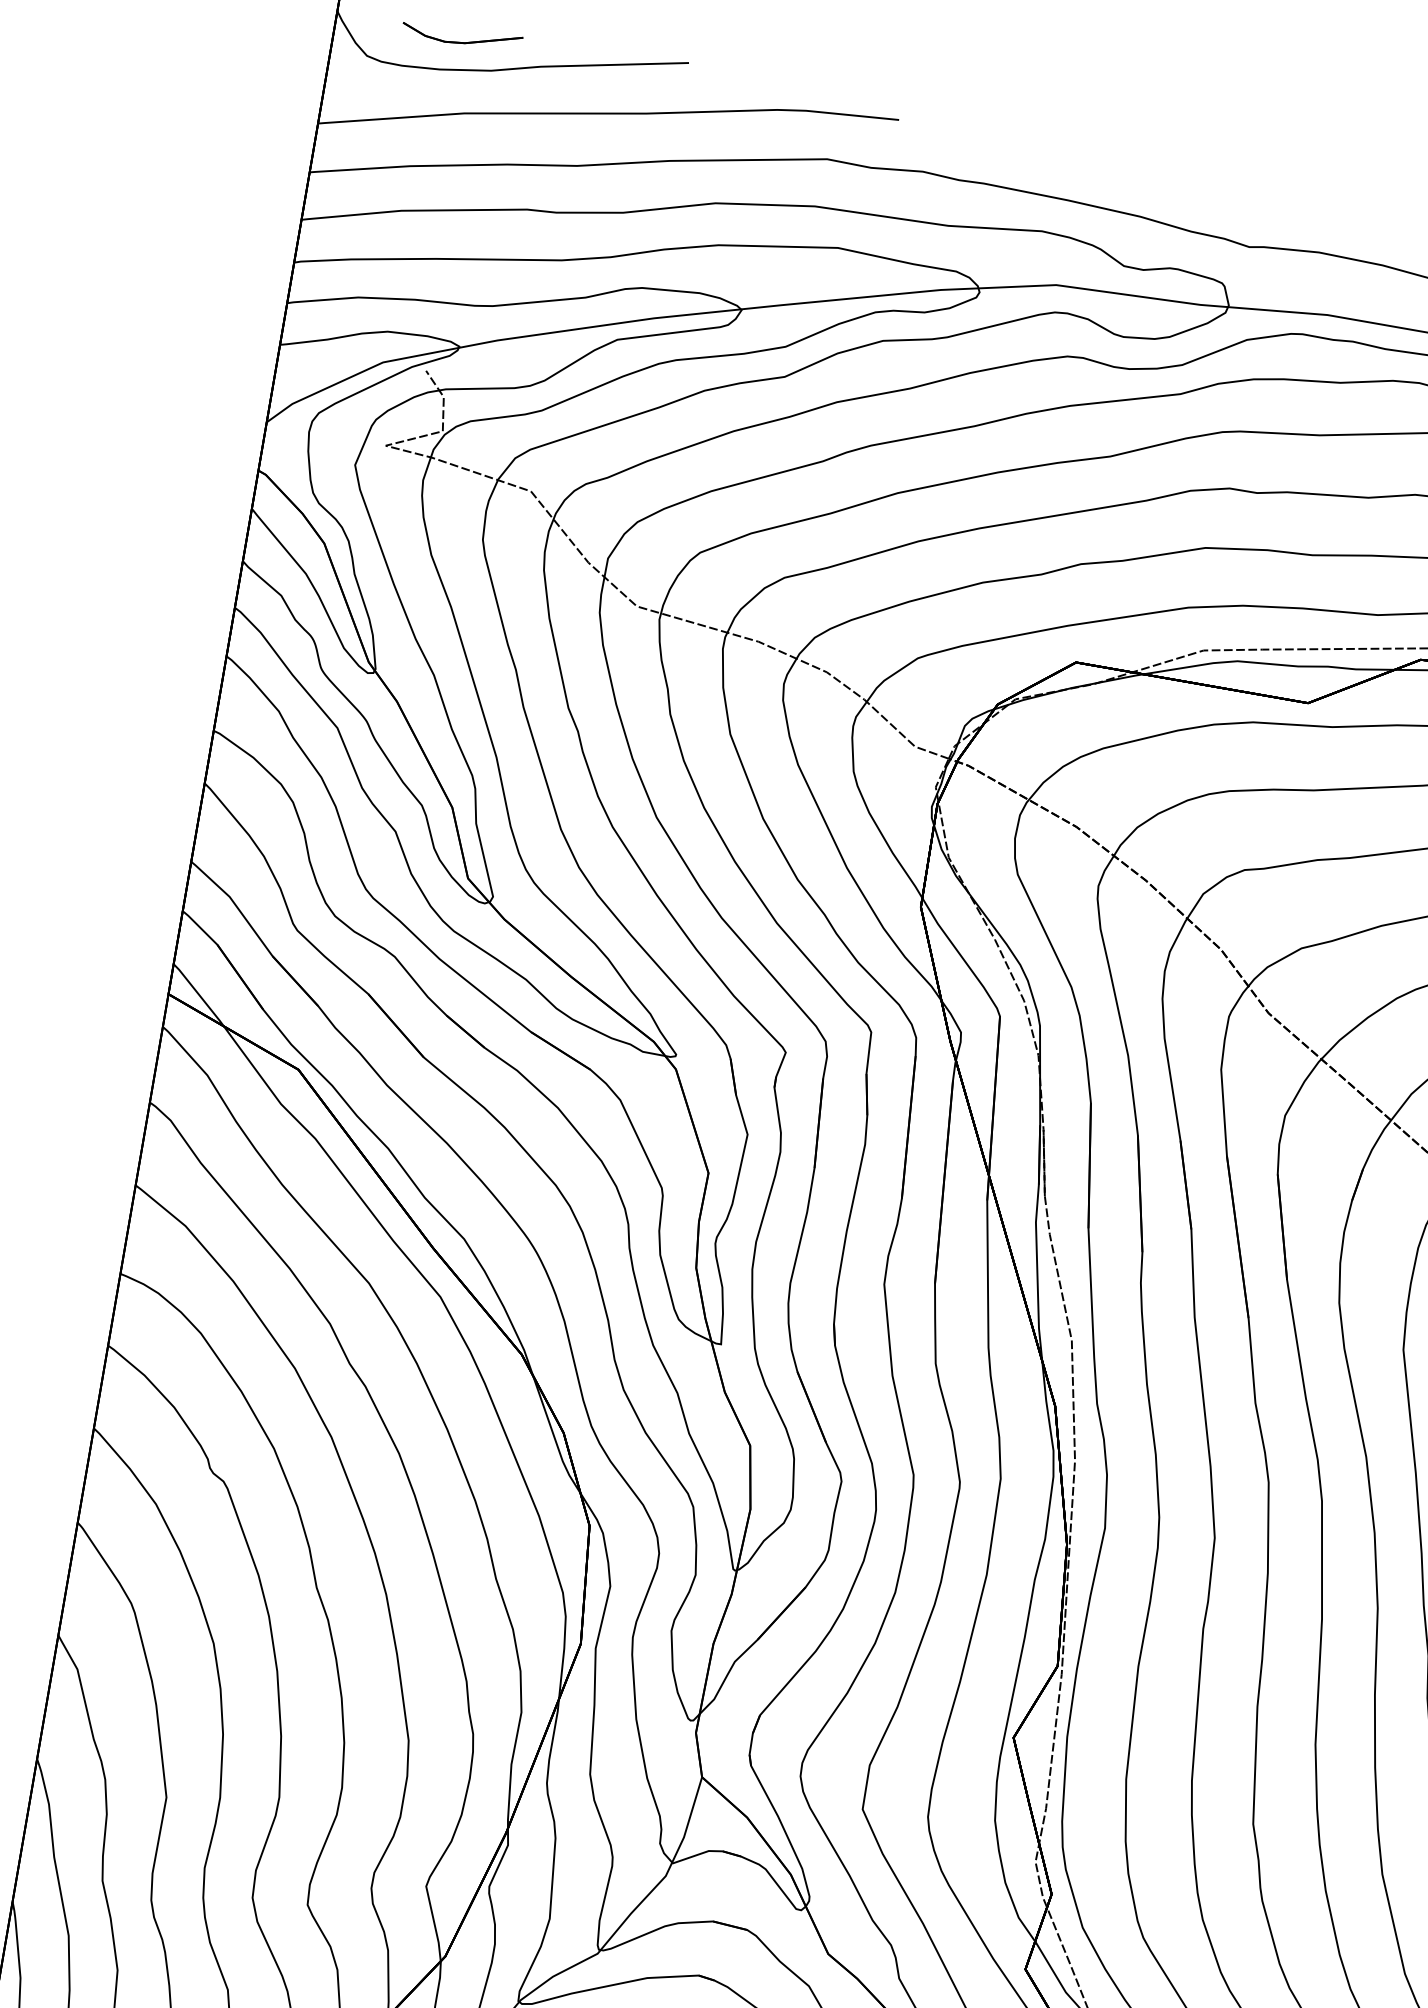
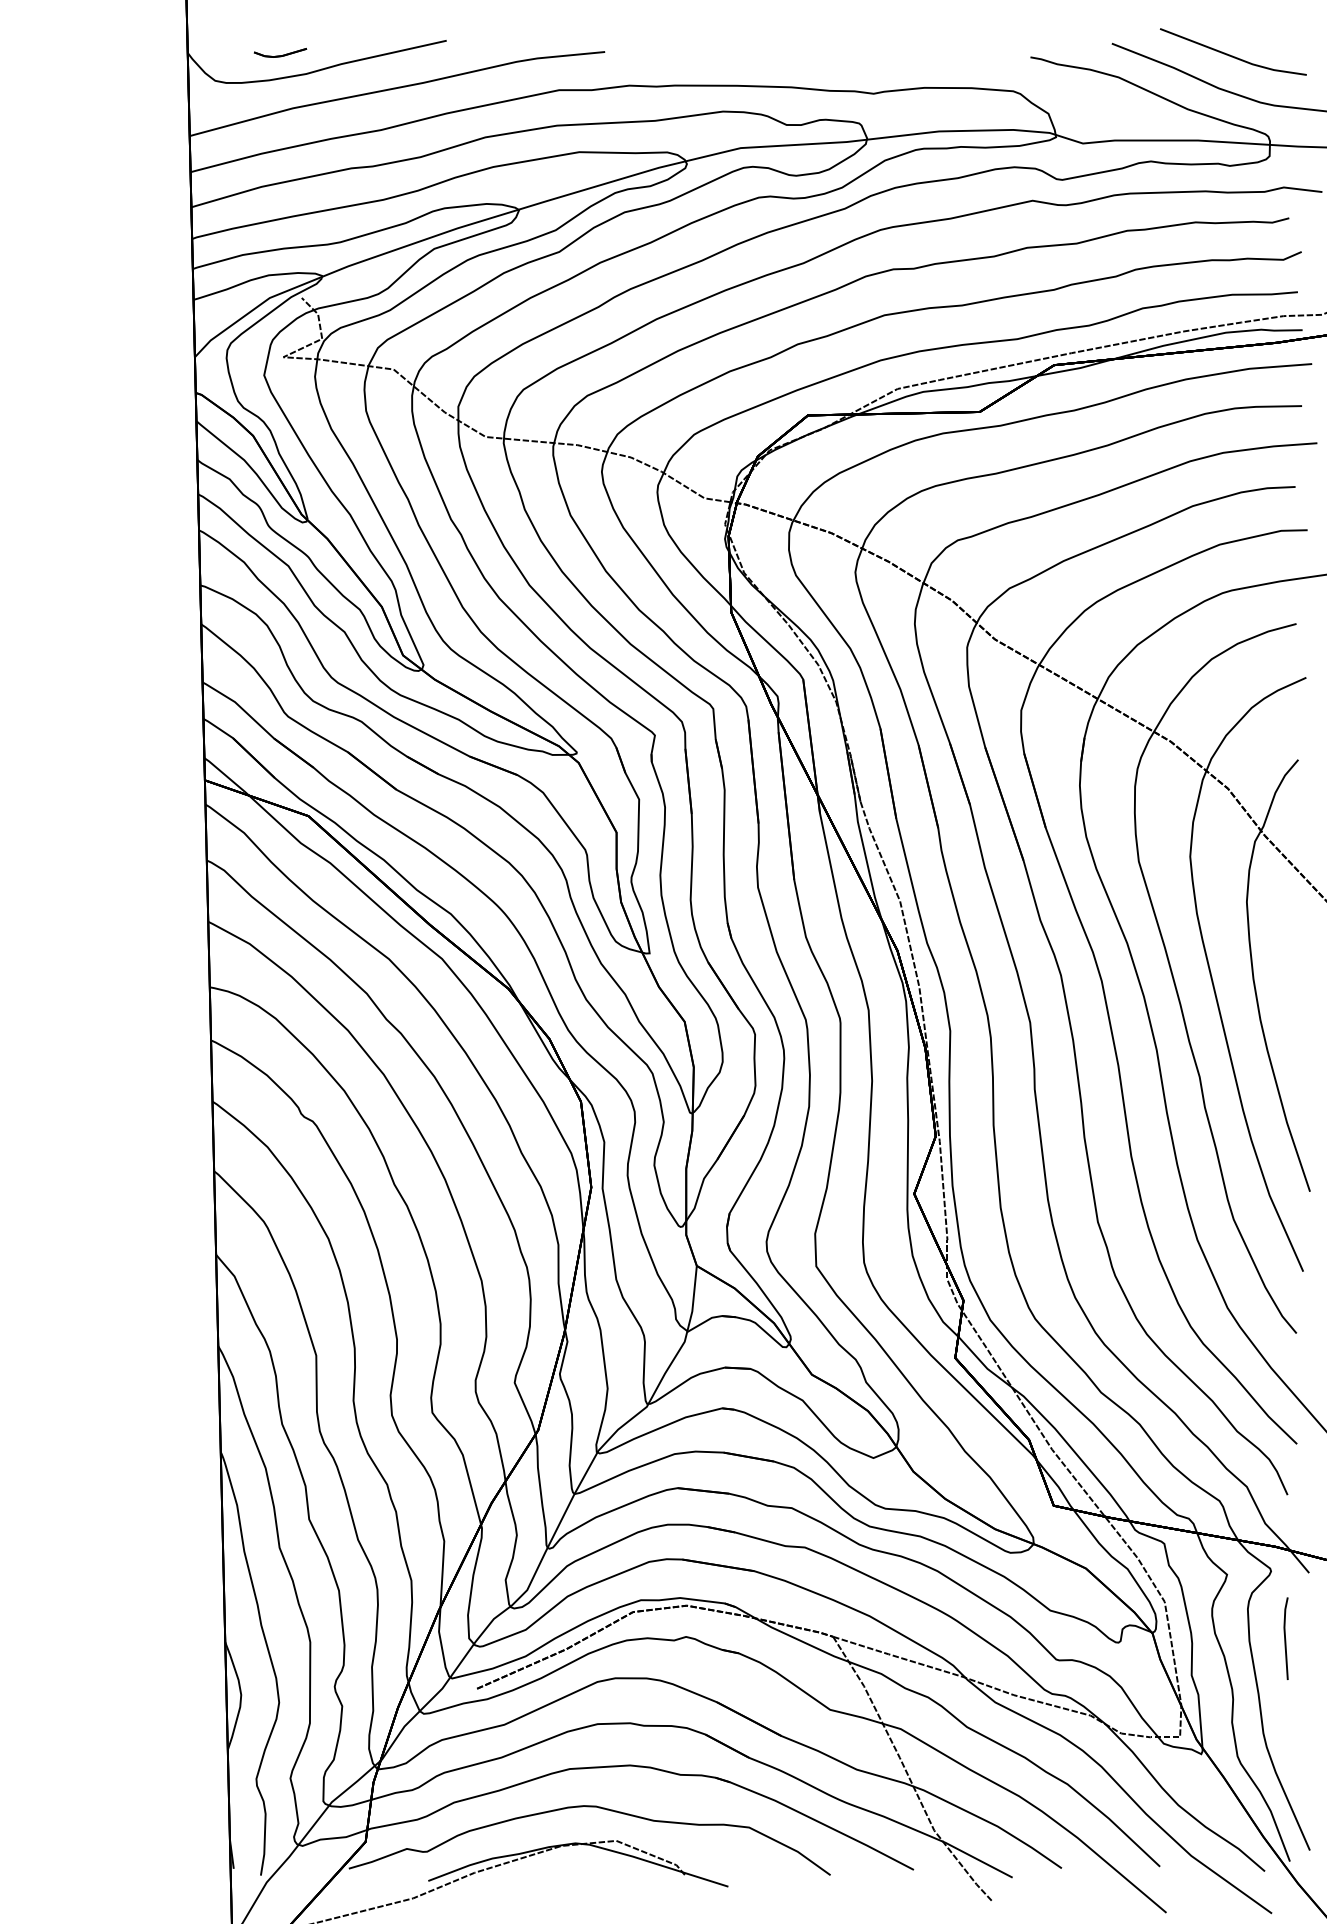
part: (462, 35) -> (280, 52), size x0.6

